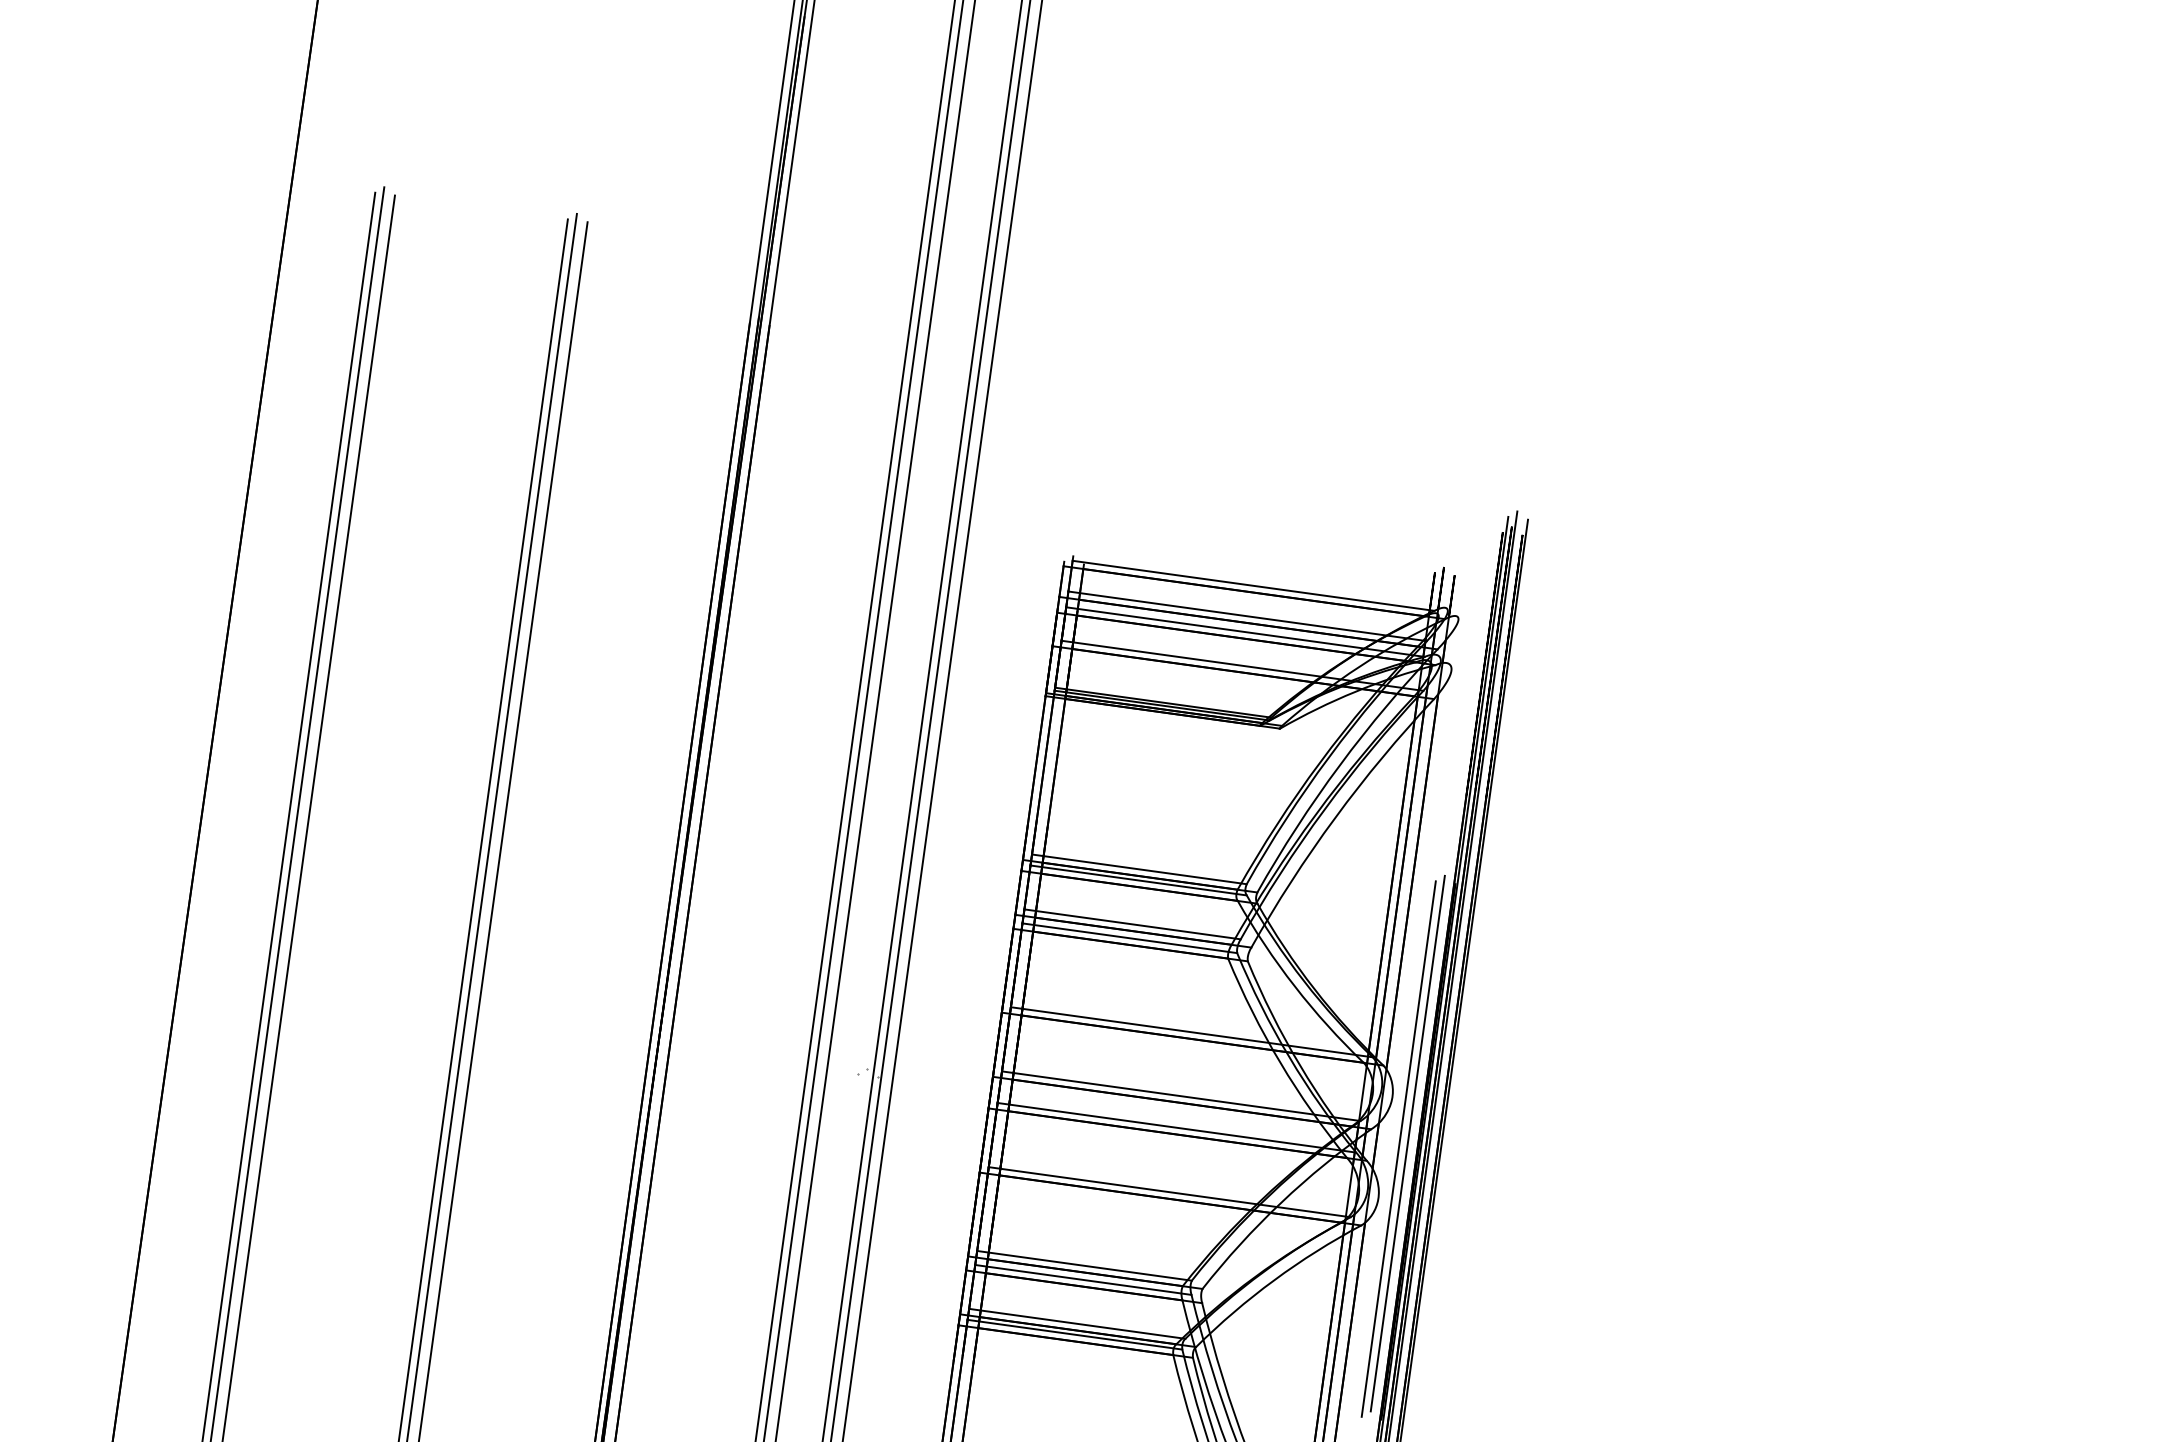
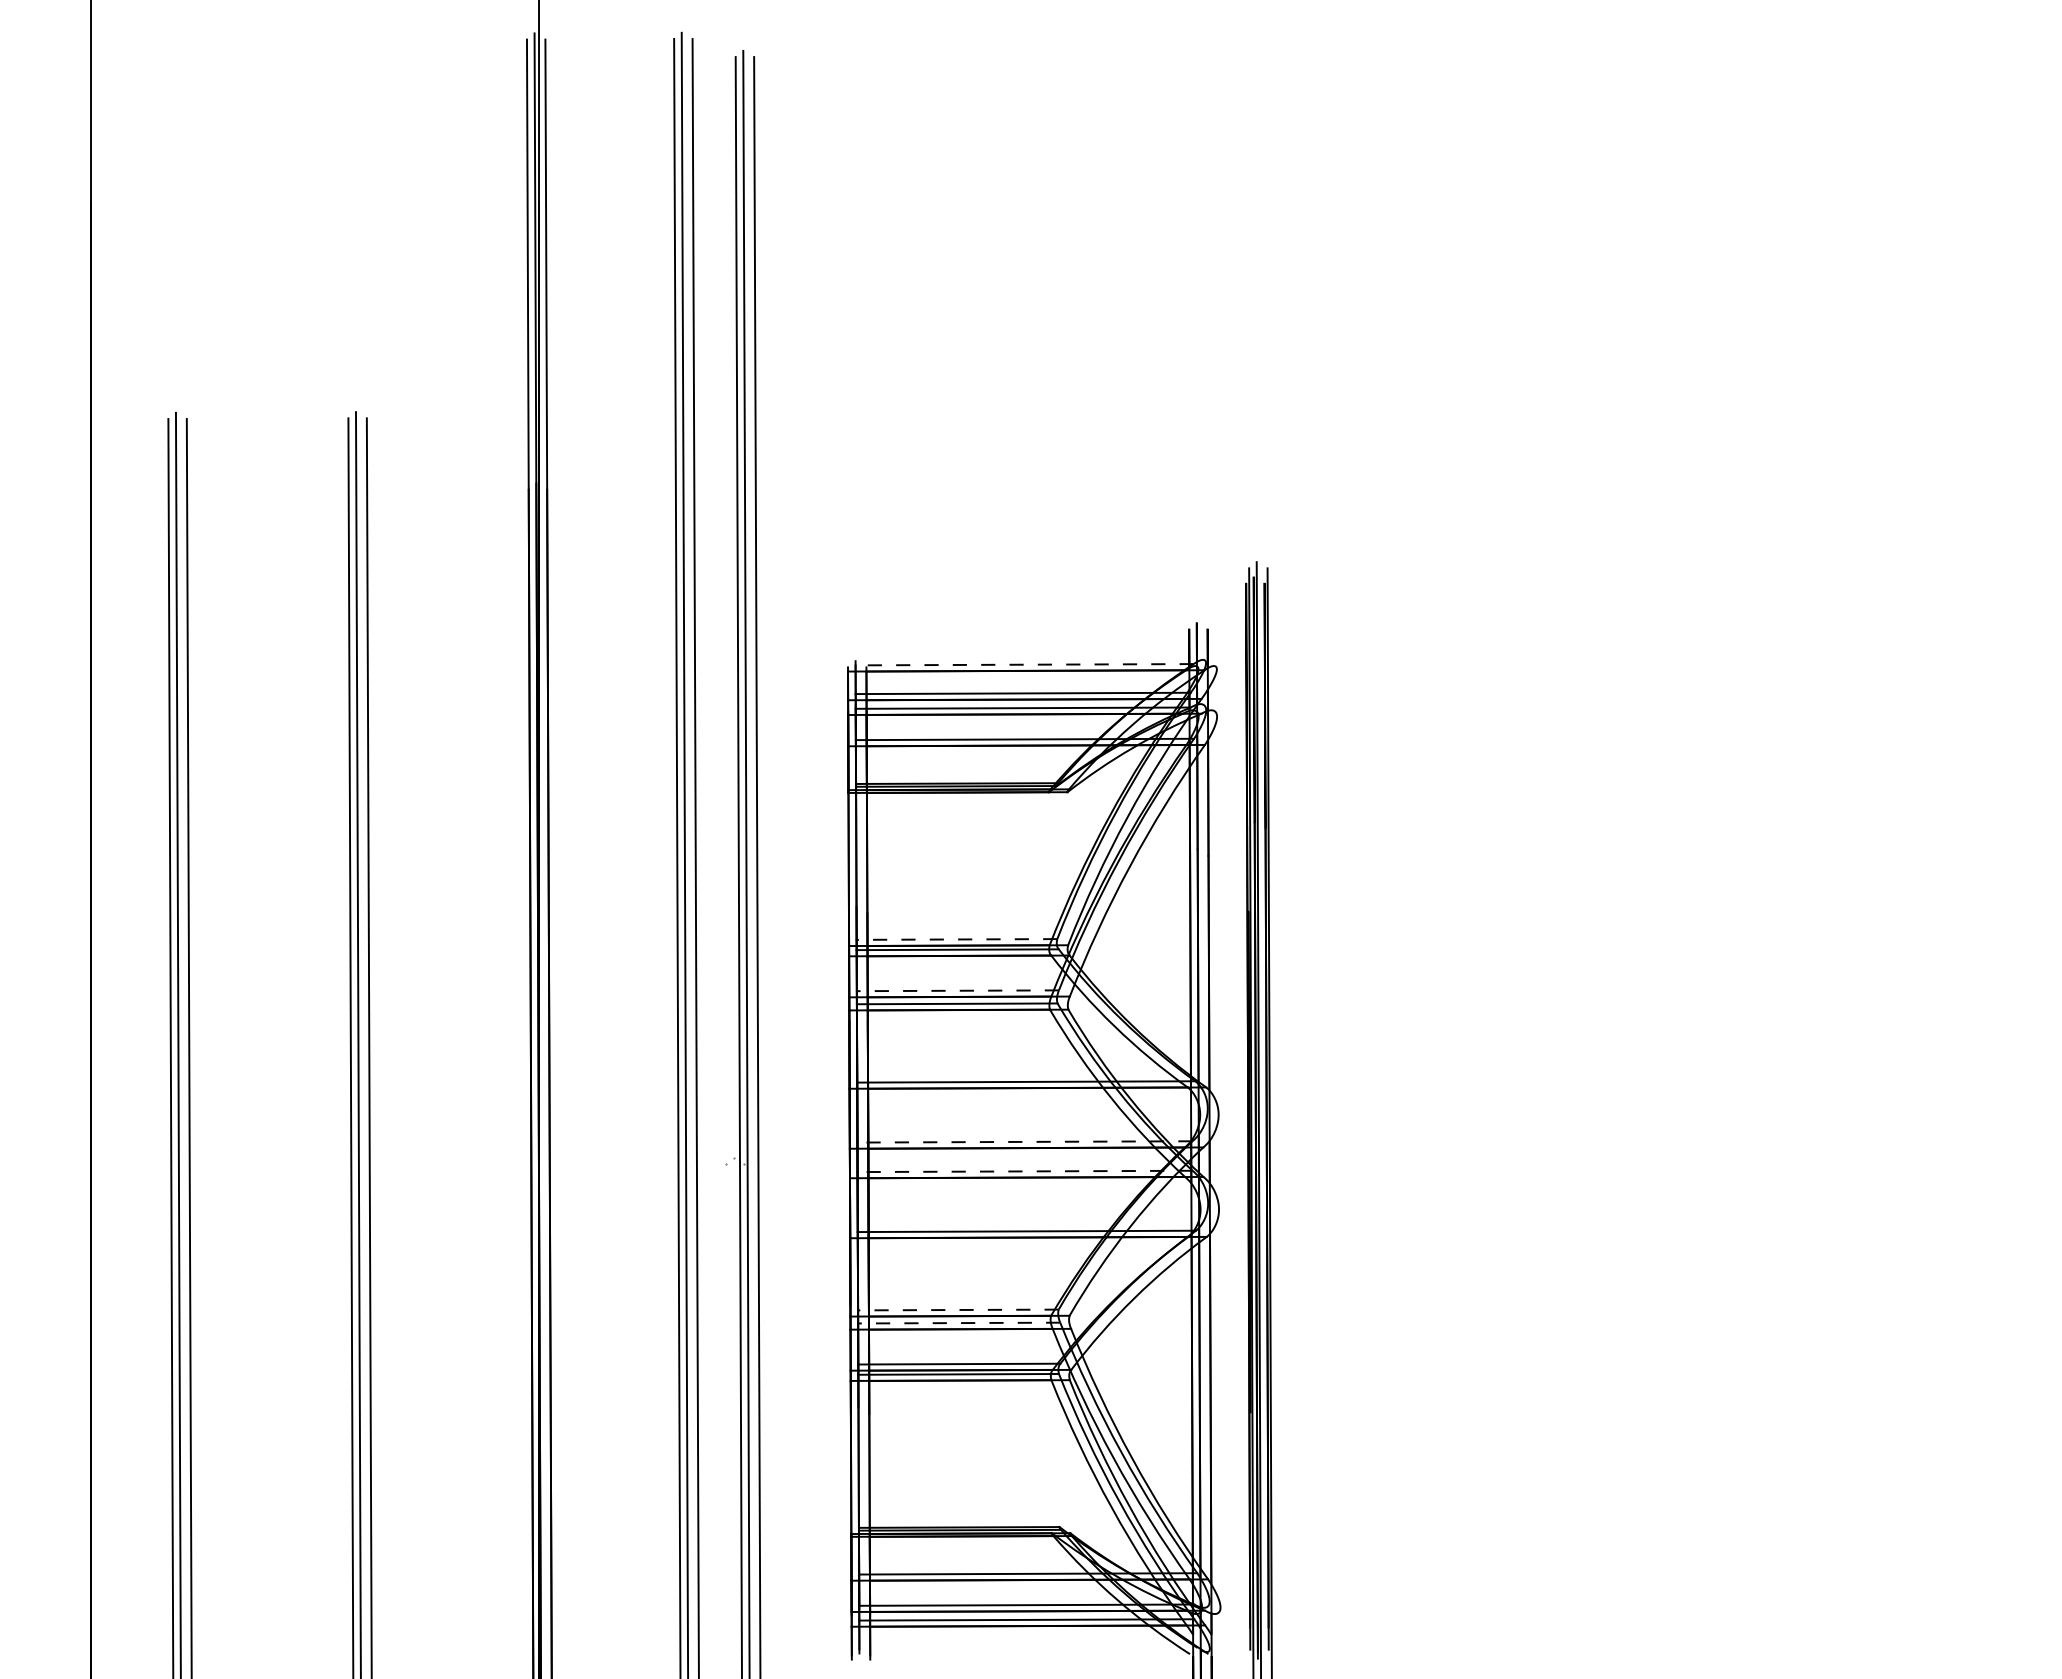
line: (1253, 585) -> (1024, 664), solid -> dashed
line: (1138, 869) -> (956, 939), solid -> dashed
line: (1132, 924) -> (957, 990), solid -> dashed
line: (1180, 1095) -> (1024, 1141), solid -> dashed
line: (1177, 1127) -> (1025, 1171), solid -> dashed
line: (1407, 1143) -> (1238, 1155), removed
line: (1399, 1148) -> (1231, 1161), removed
line: (1083, 1266) -> (957, 1310), solid -> dashed
line: (1082, 1280) -> (958, 1323), solid -> dashed

